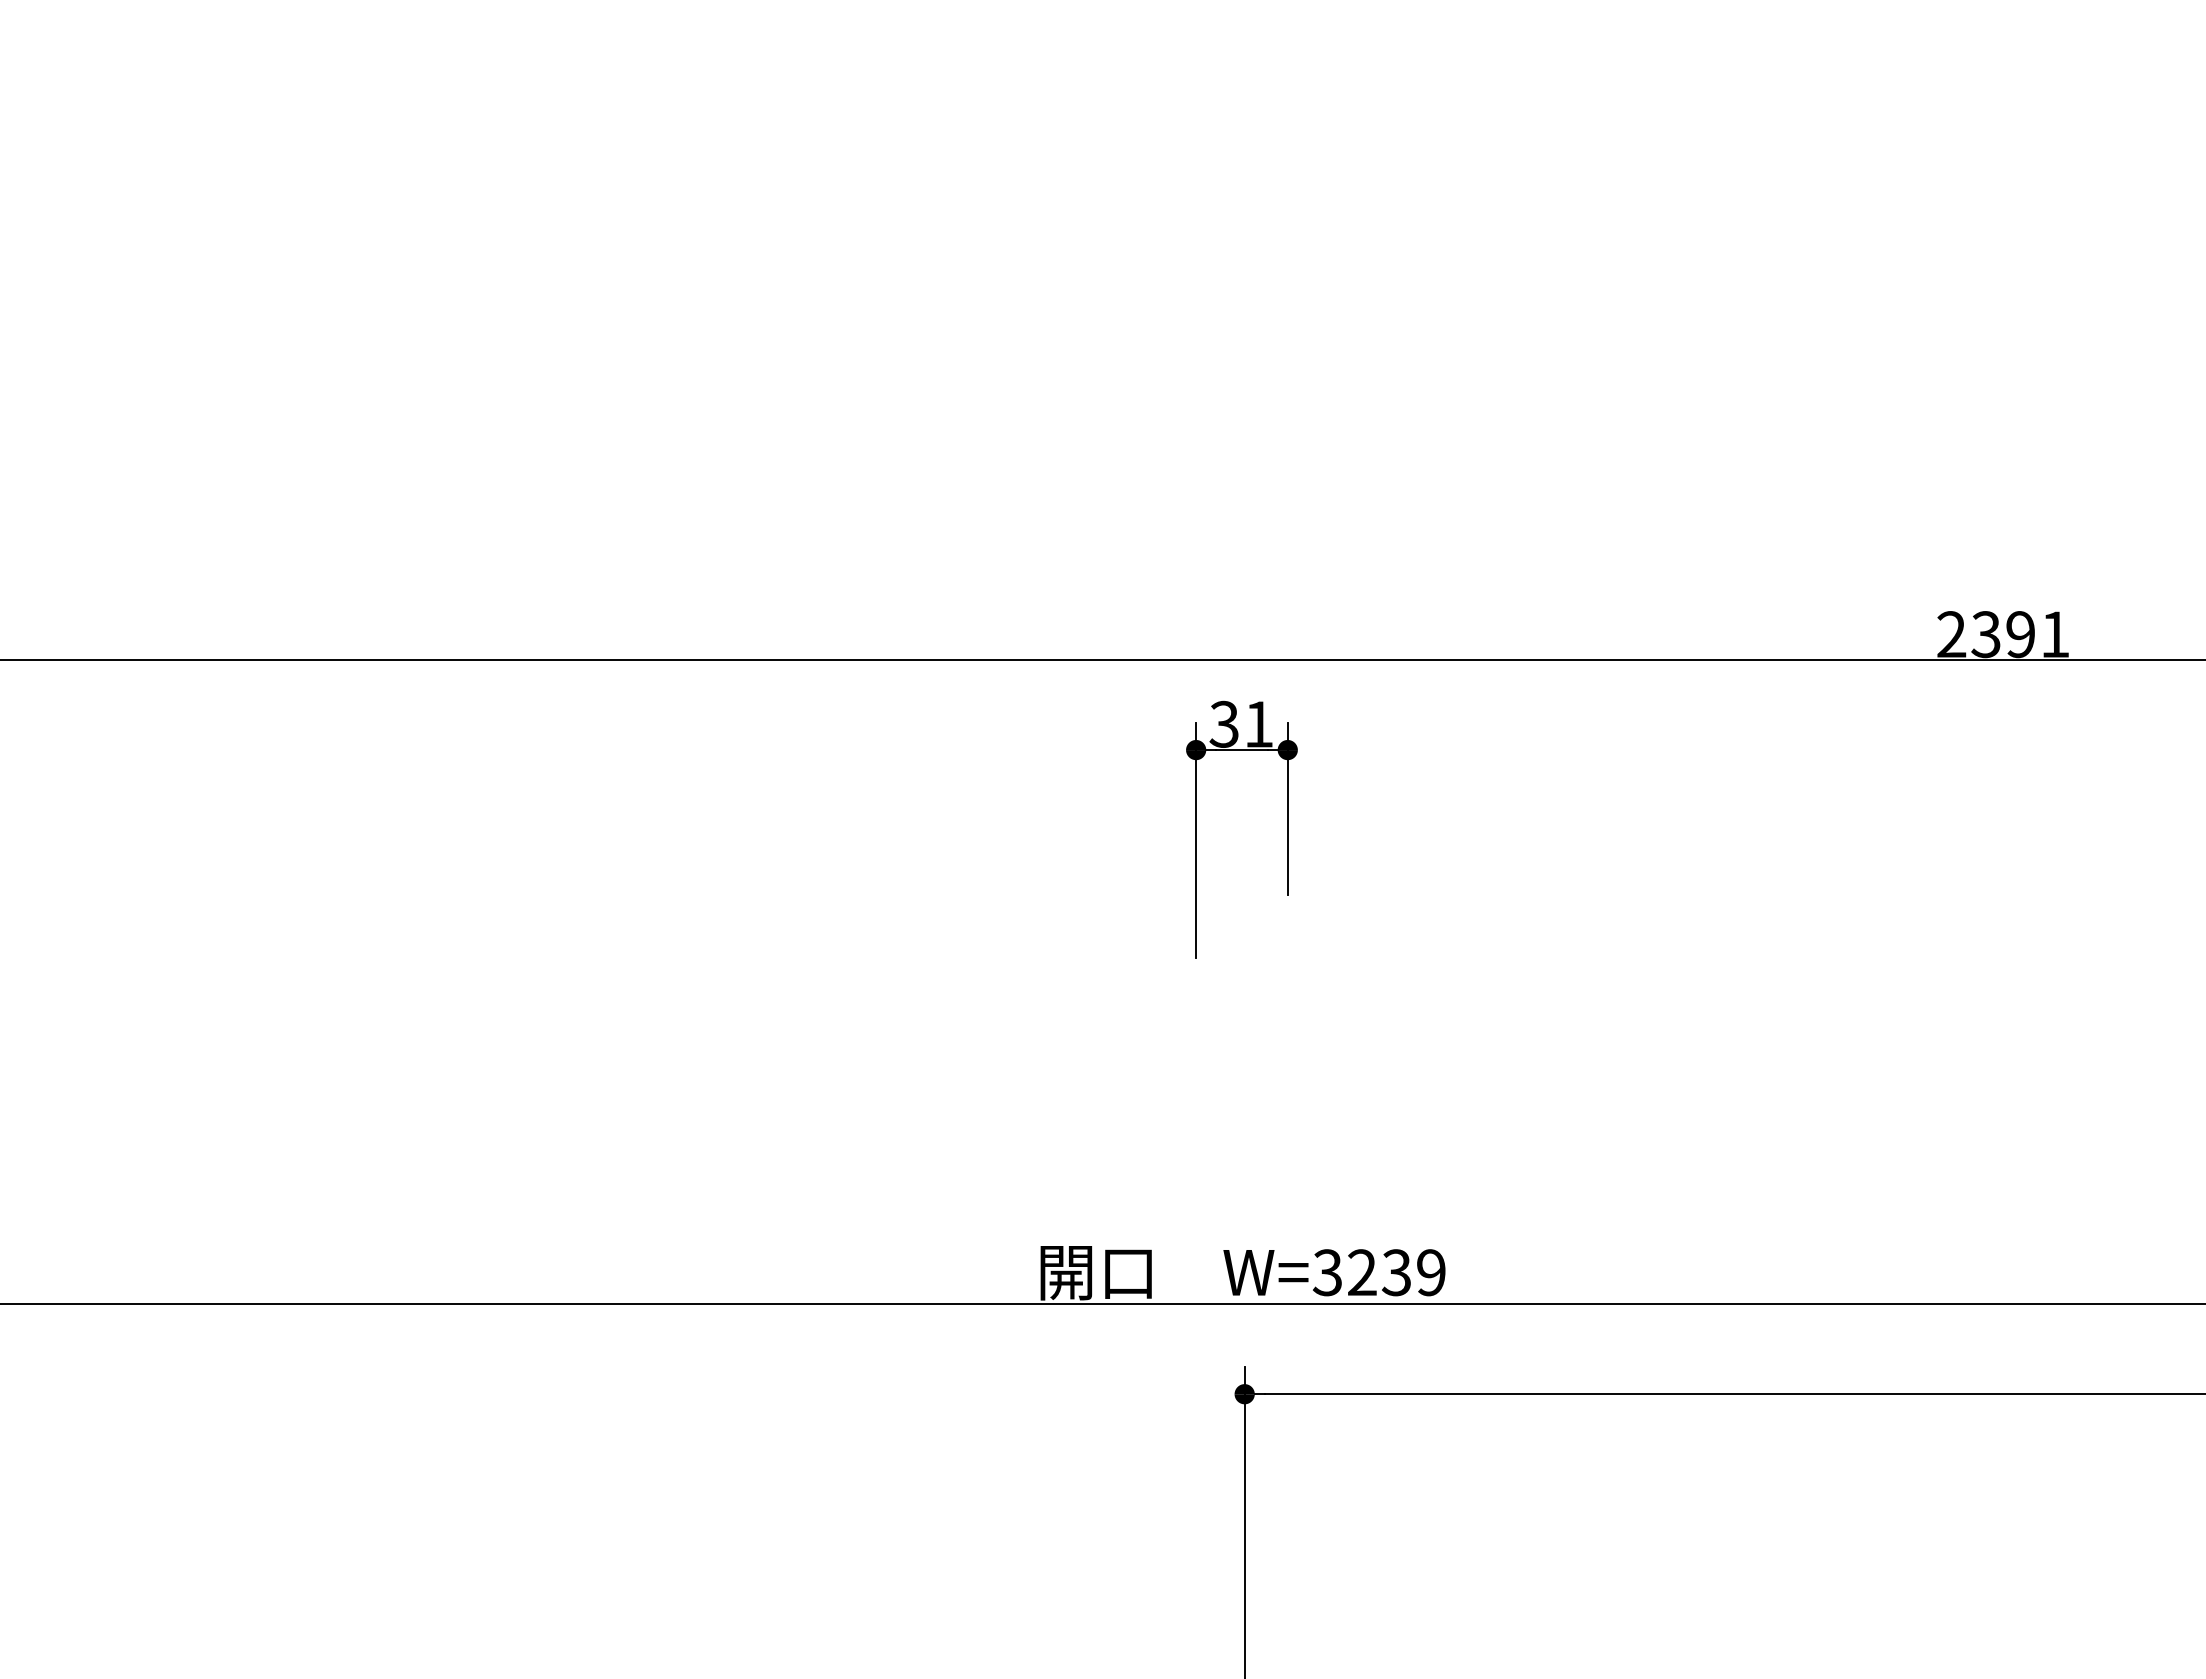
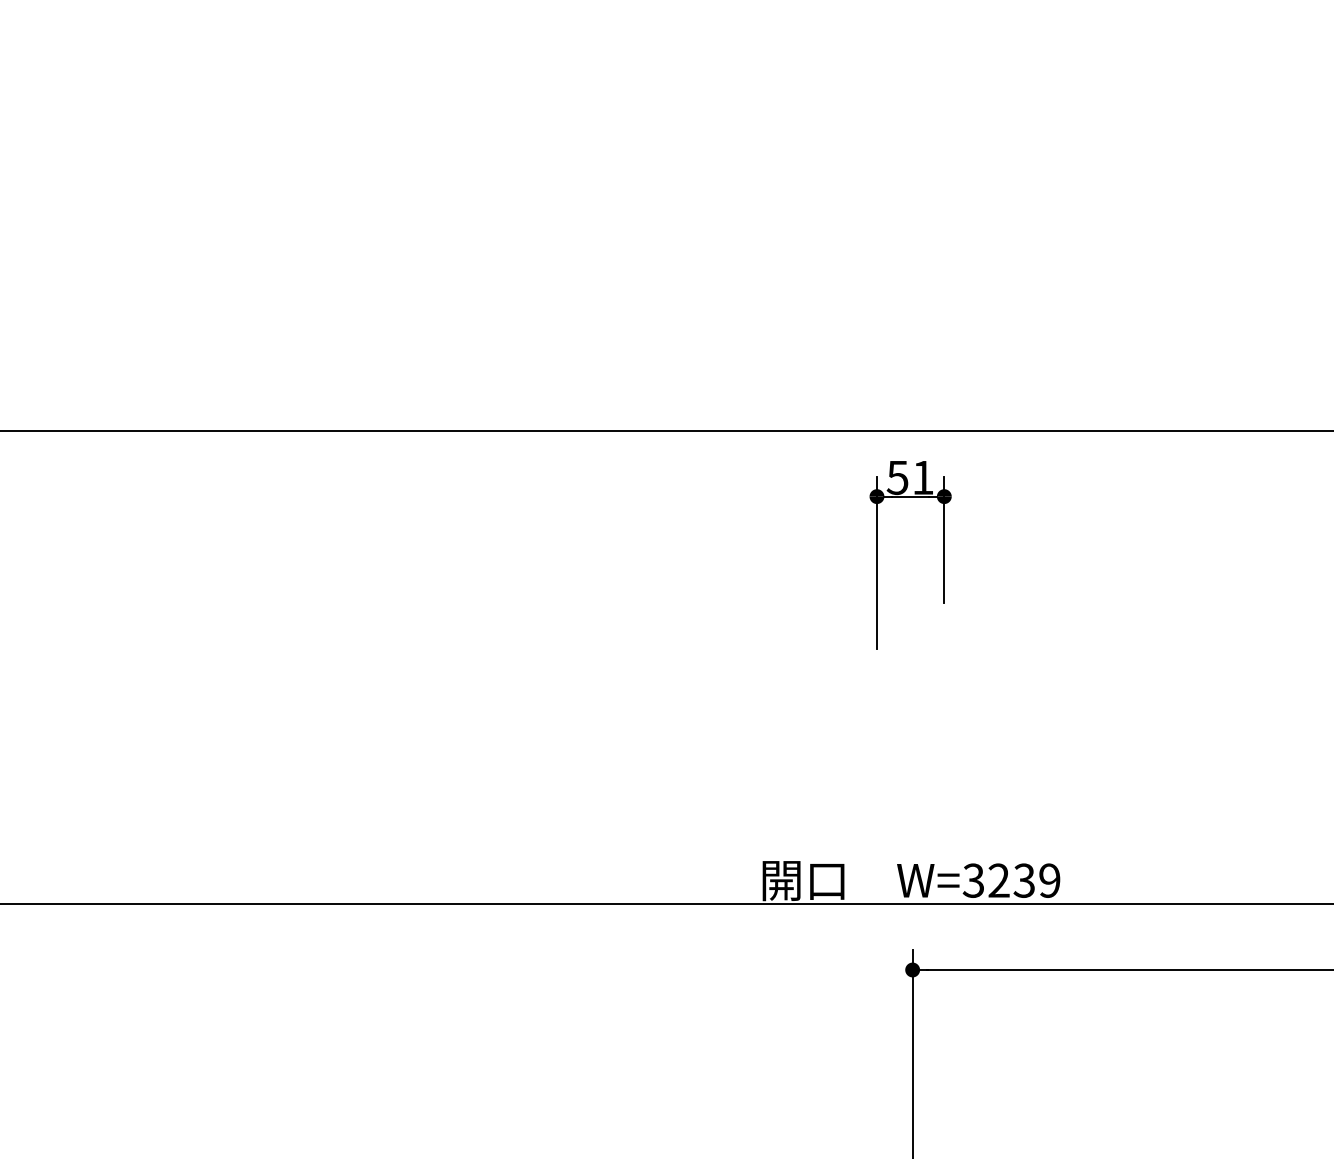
text: (1223, 723) -> (897, 477), 31 -> 51

